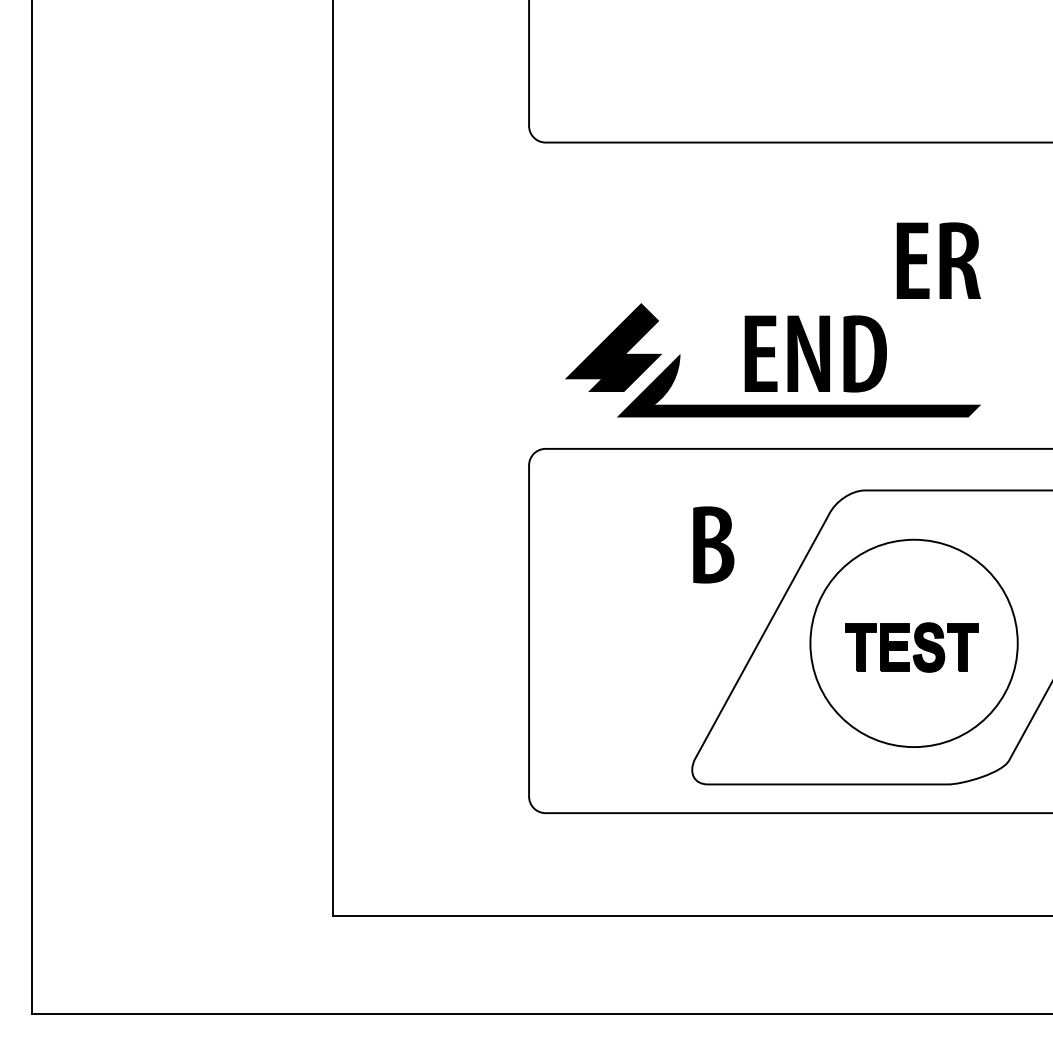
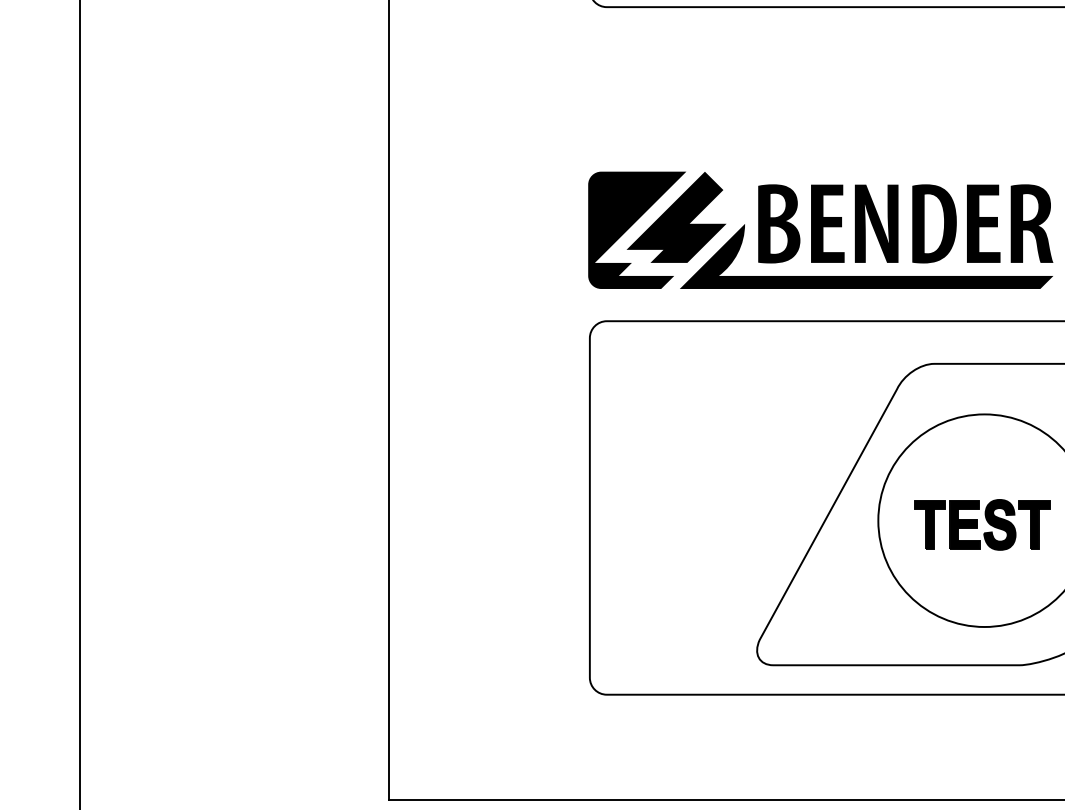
part: (938, 260) -> (1009, 223), moved
fill: (575, 360) -> (637, 230), added
part: (713, 544) -> (778, 223), moved

